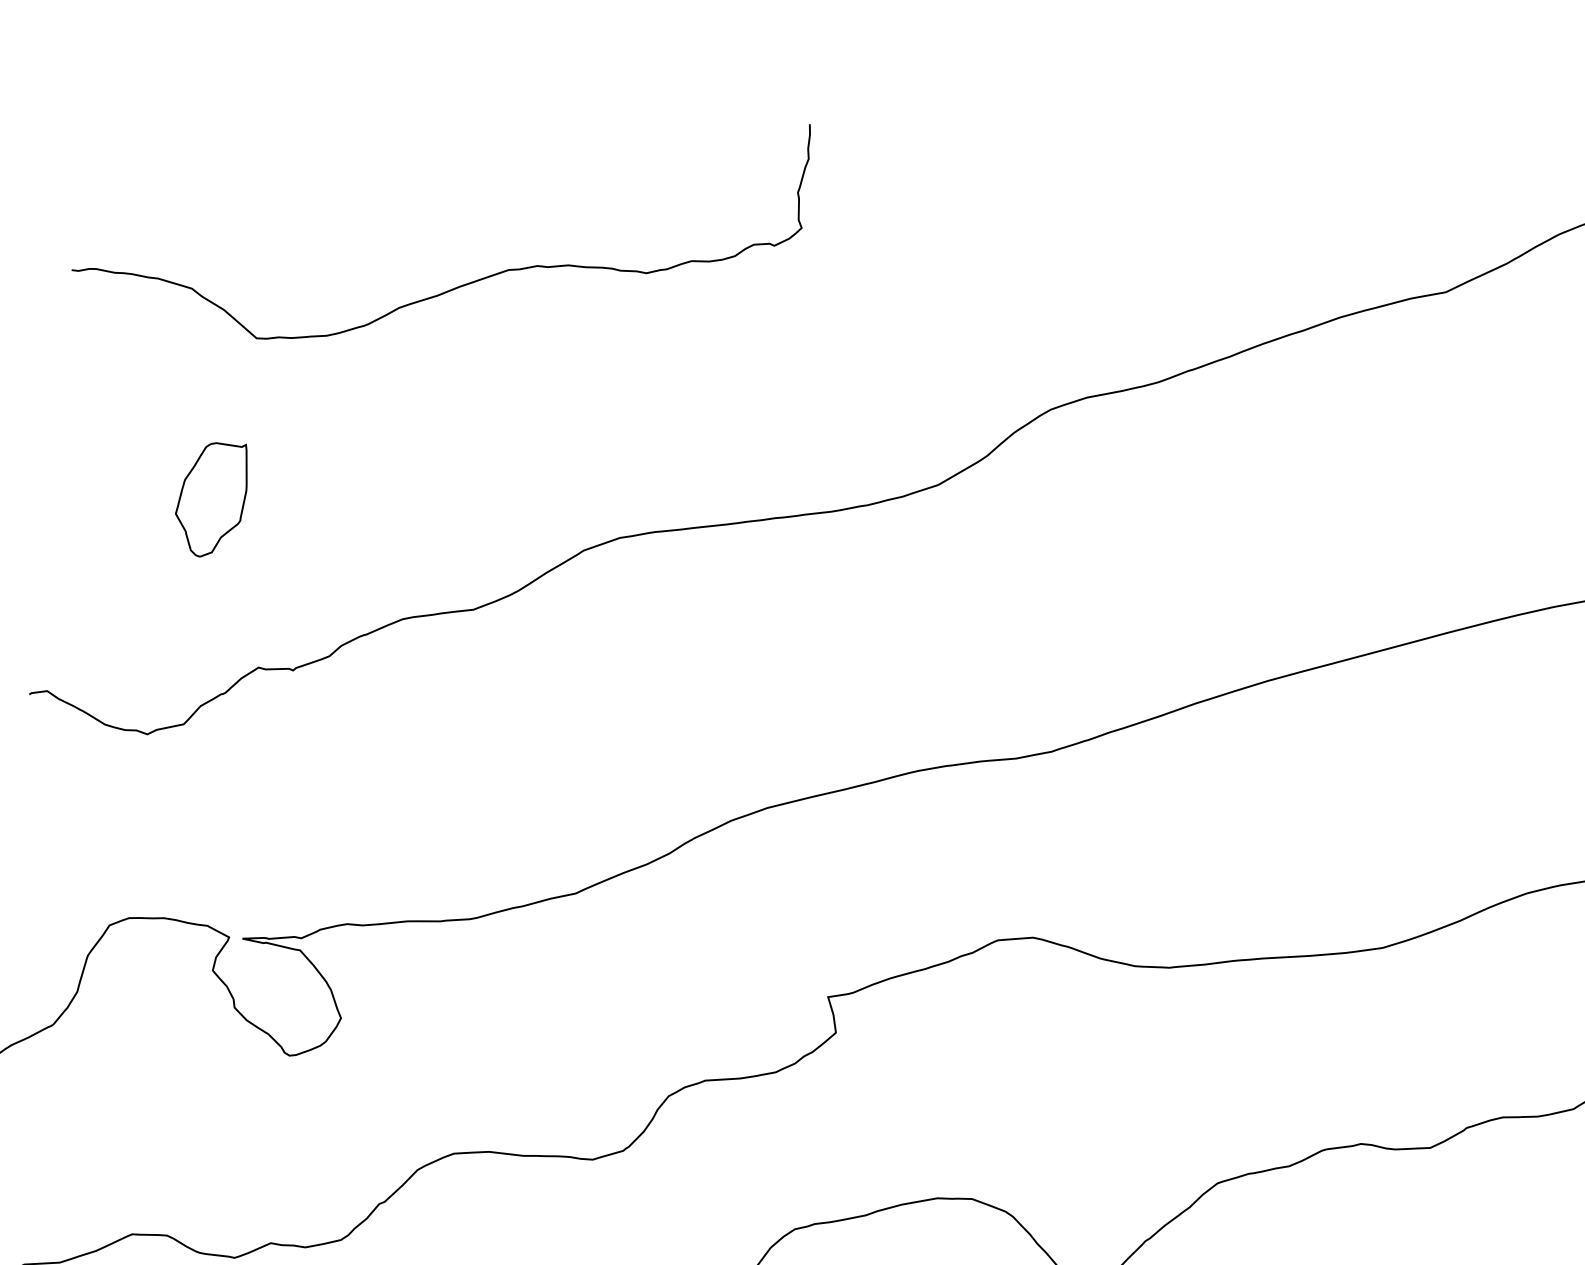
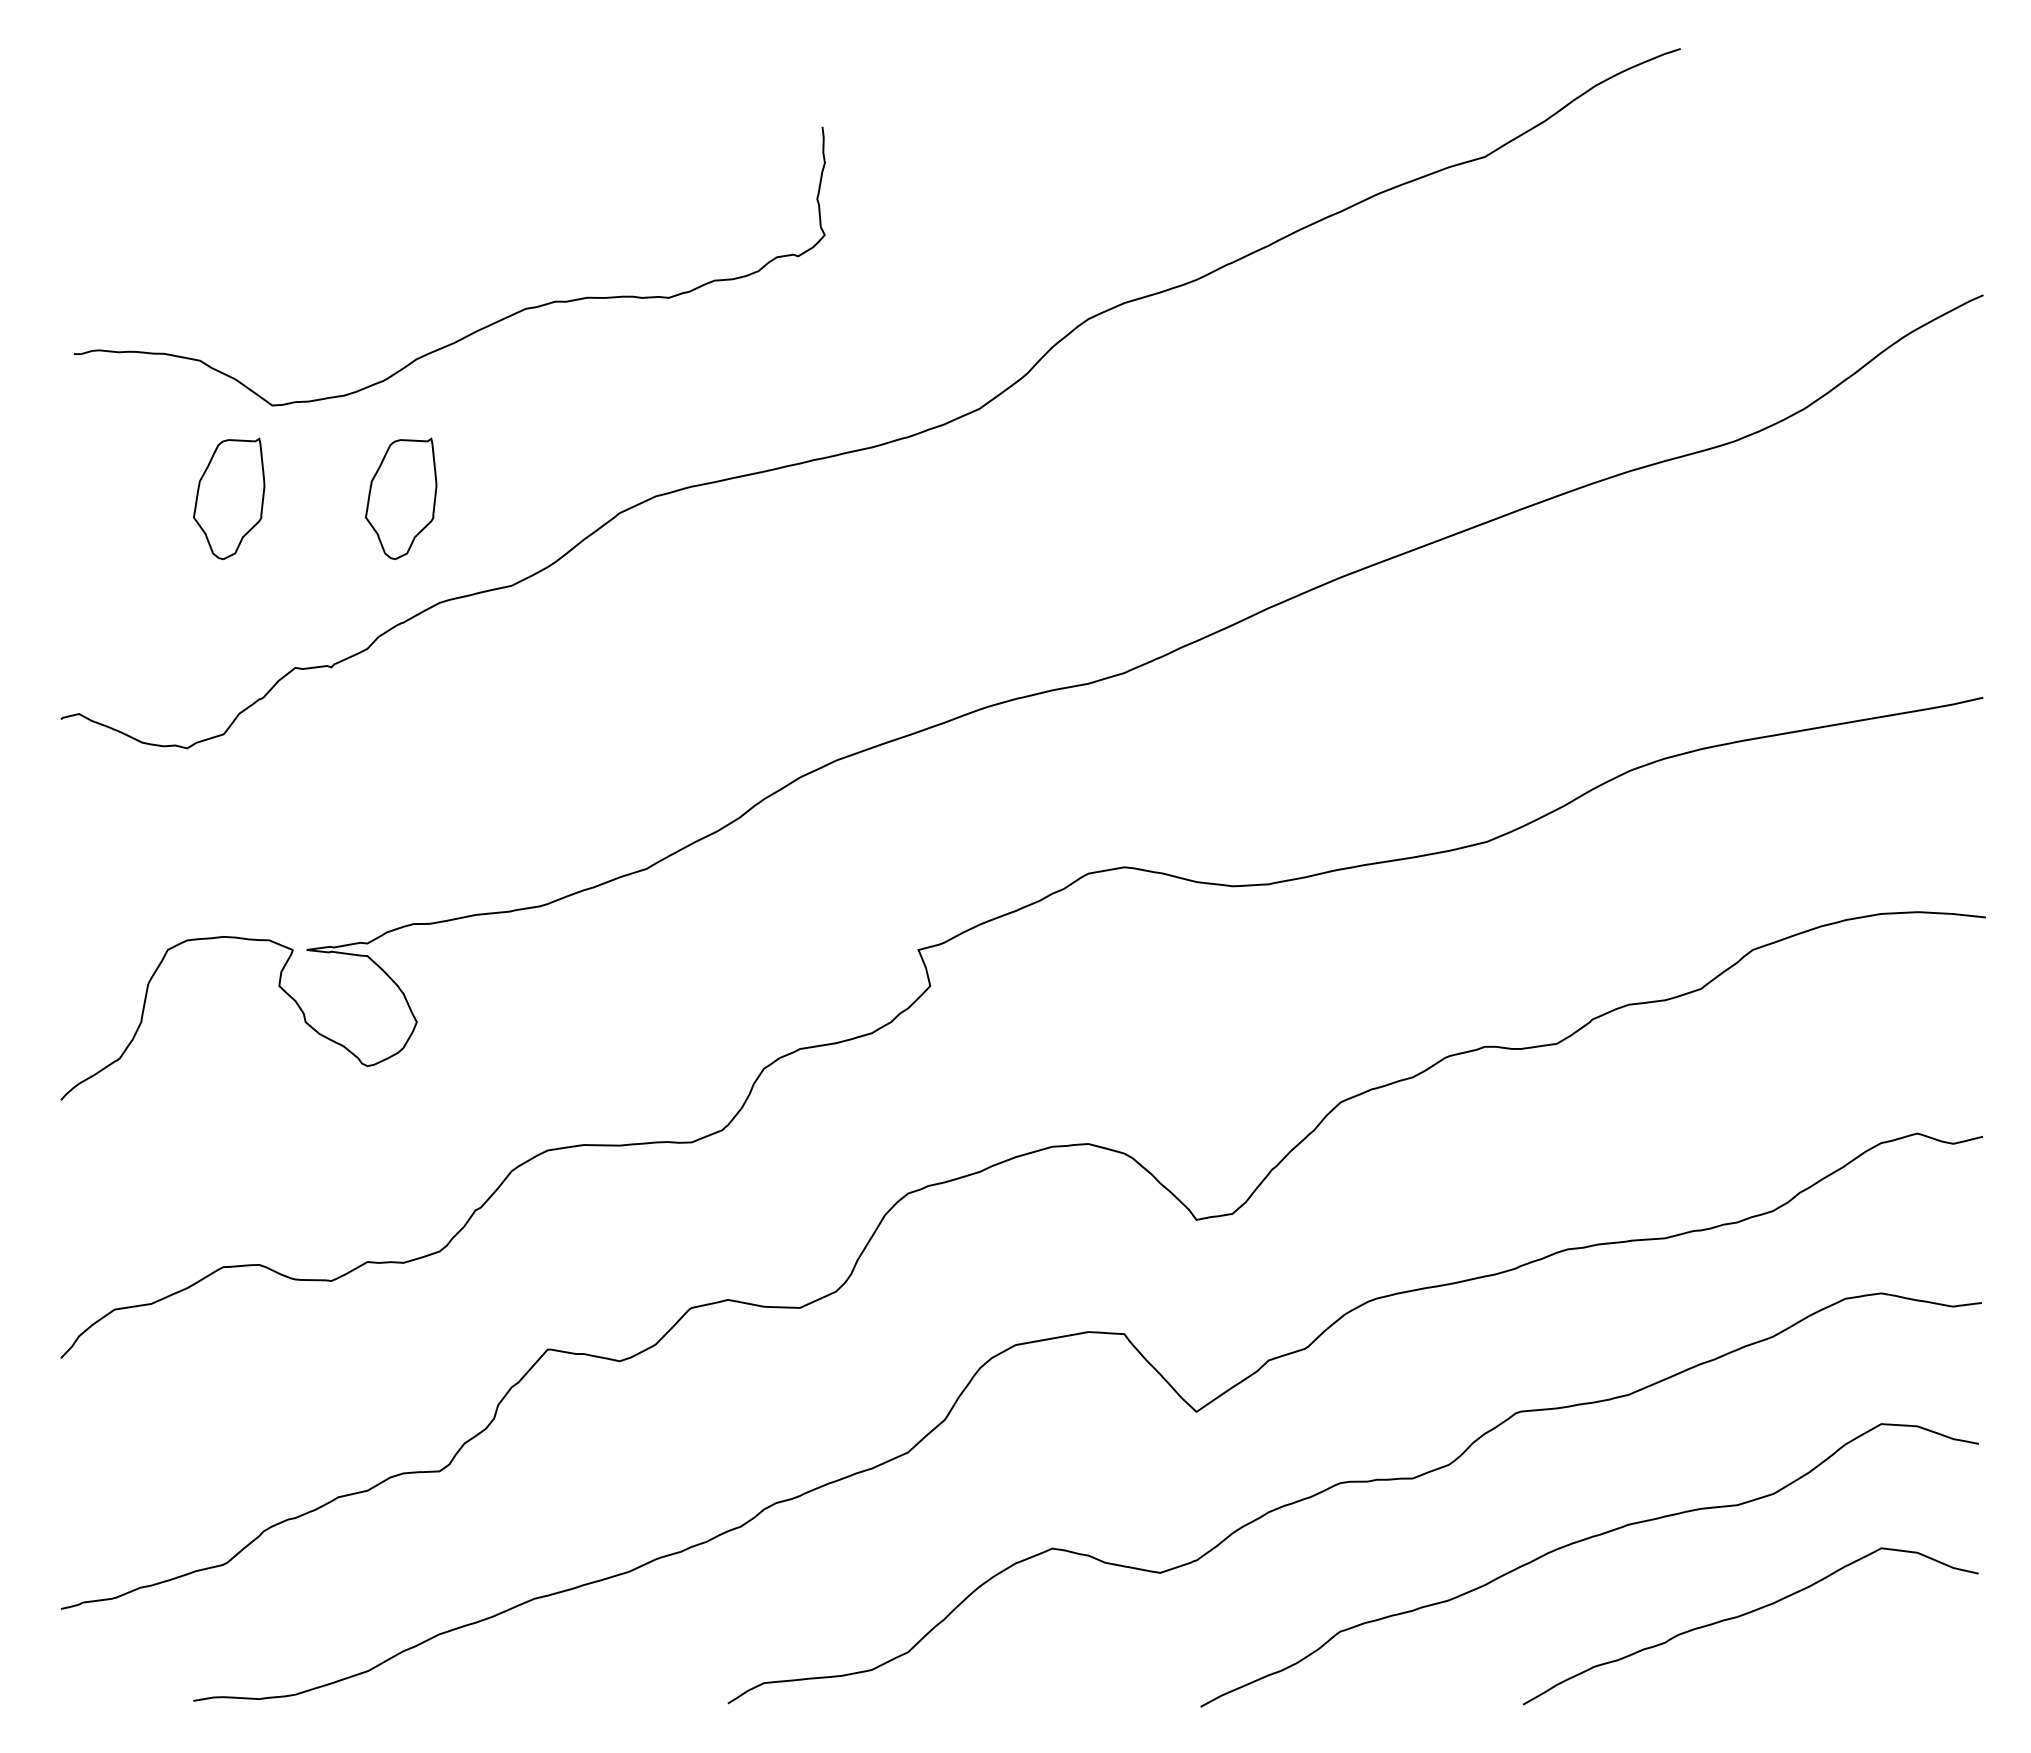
curve: (463, 284) -> (480, 328), moved
part: (376, 515) -> (401, 498), added

